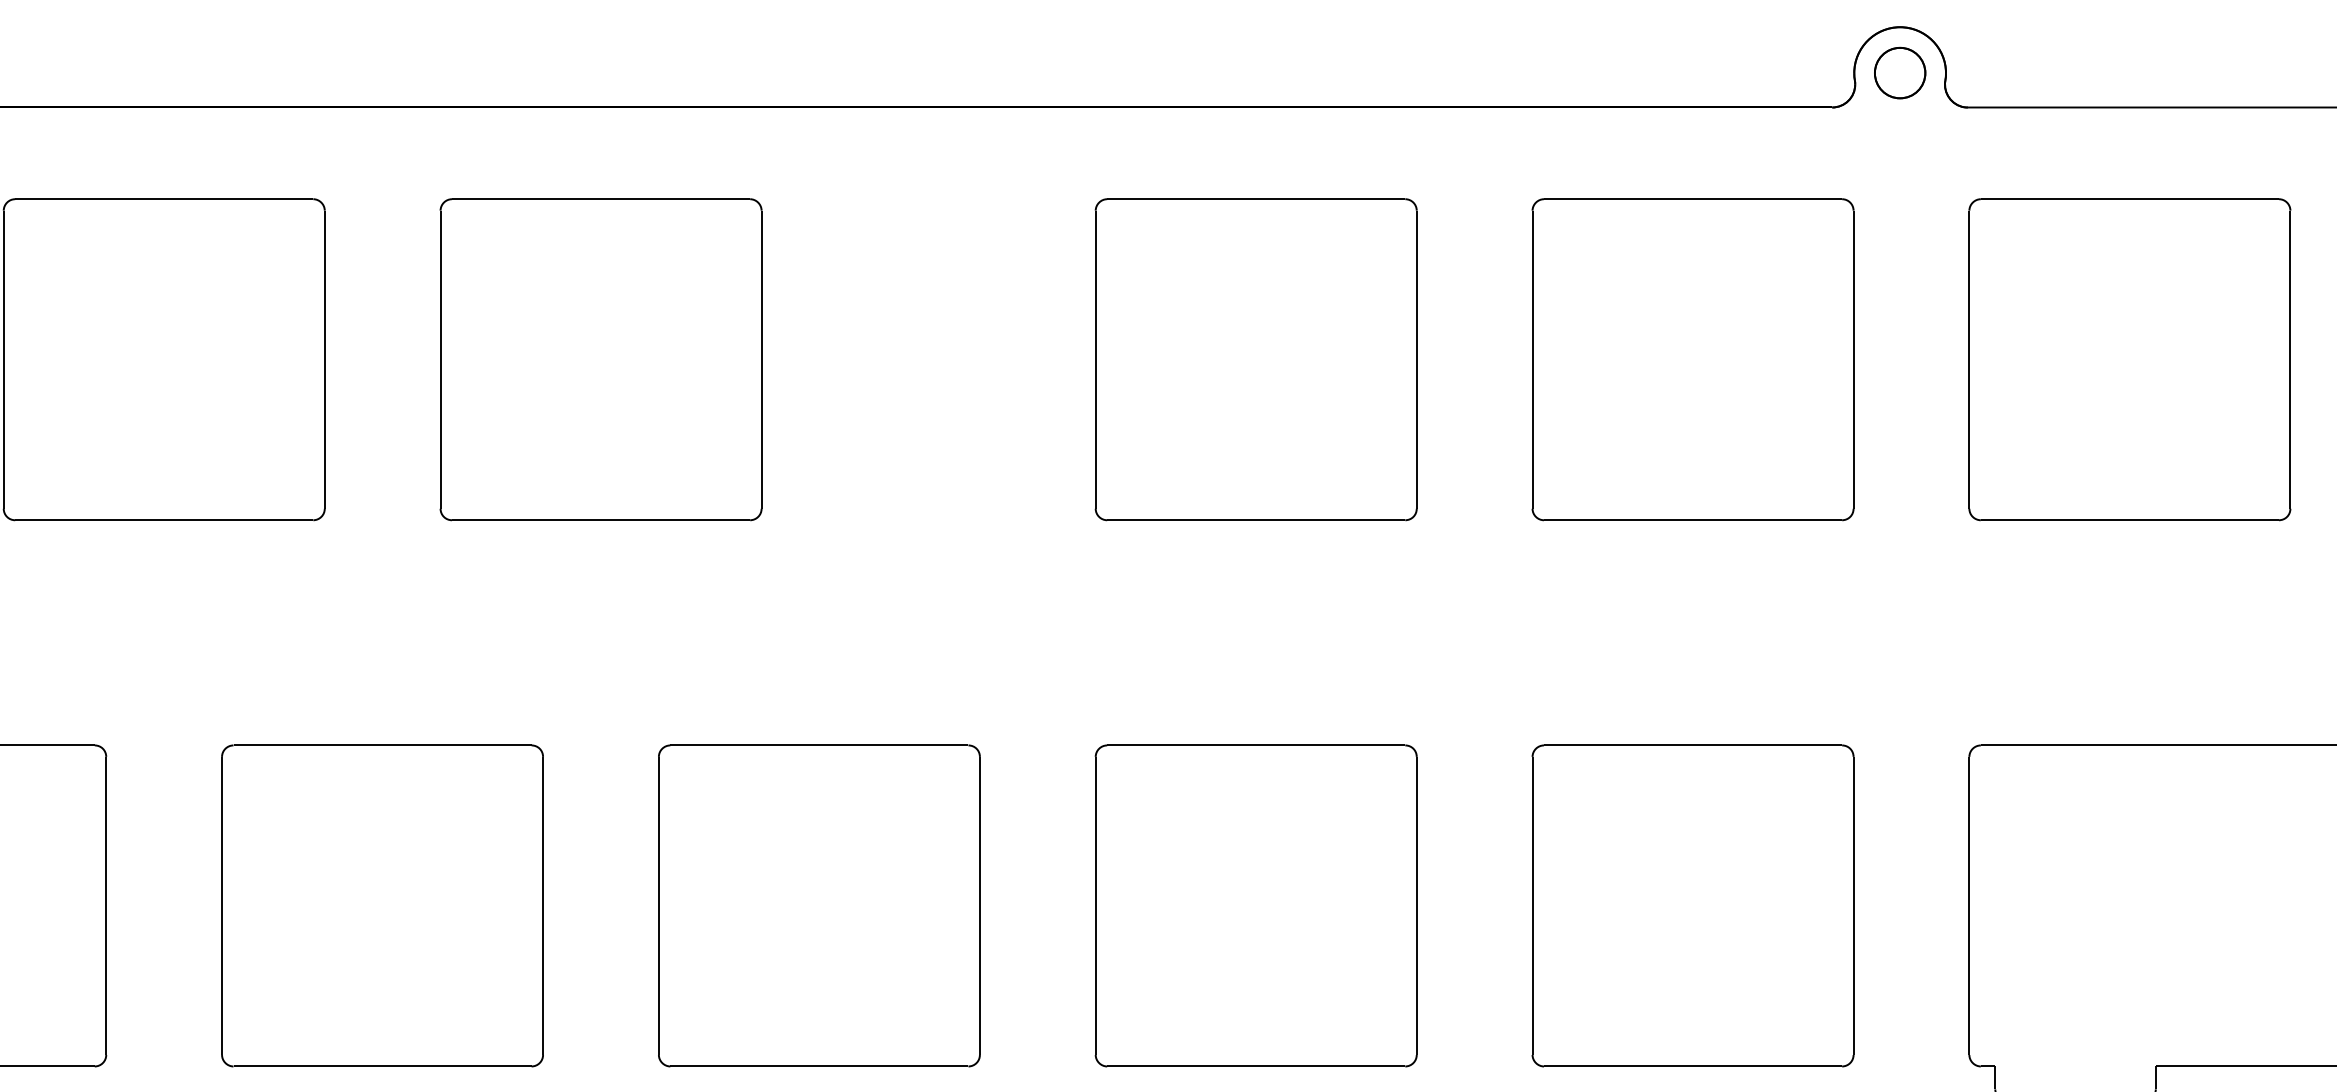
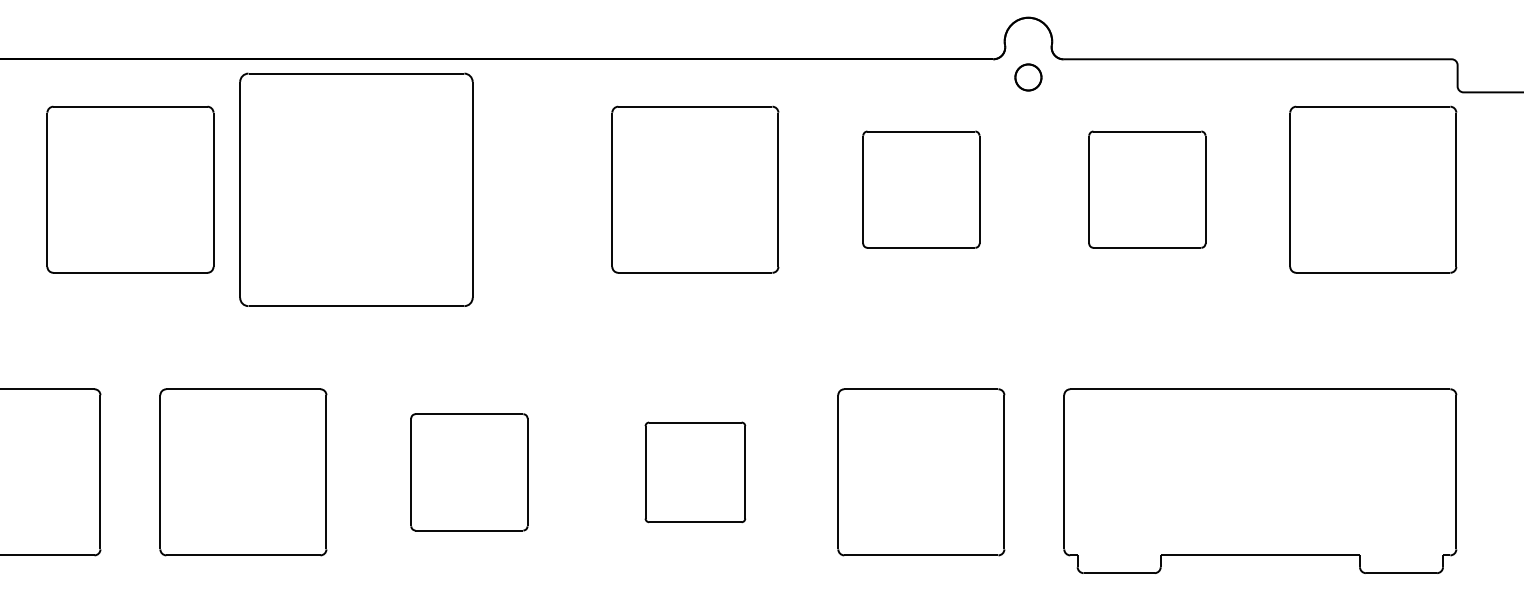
part: (1900, 73) -> (1028, 77), moved
part: (601, 359) -> (356, 189), size x1.4
part: (1693, 359) -> (921, 189), size x0.7
part: (2130, 359) -> (1147, 189), size x0.7
part: (819, 906) -> (469, 472), size x0.7
part: (1256, 906) -> (695, 472), size x0.6

